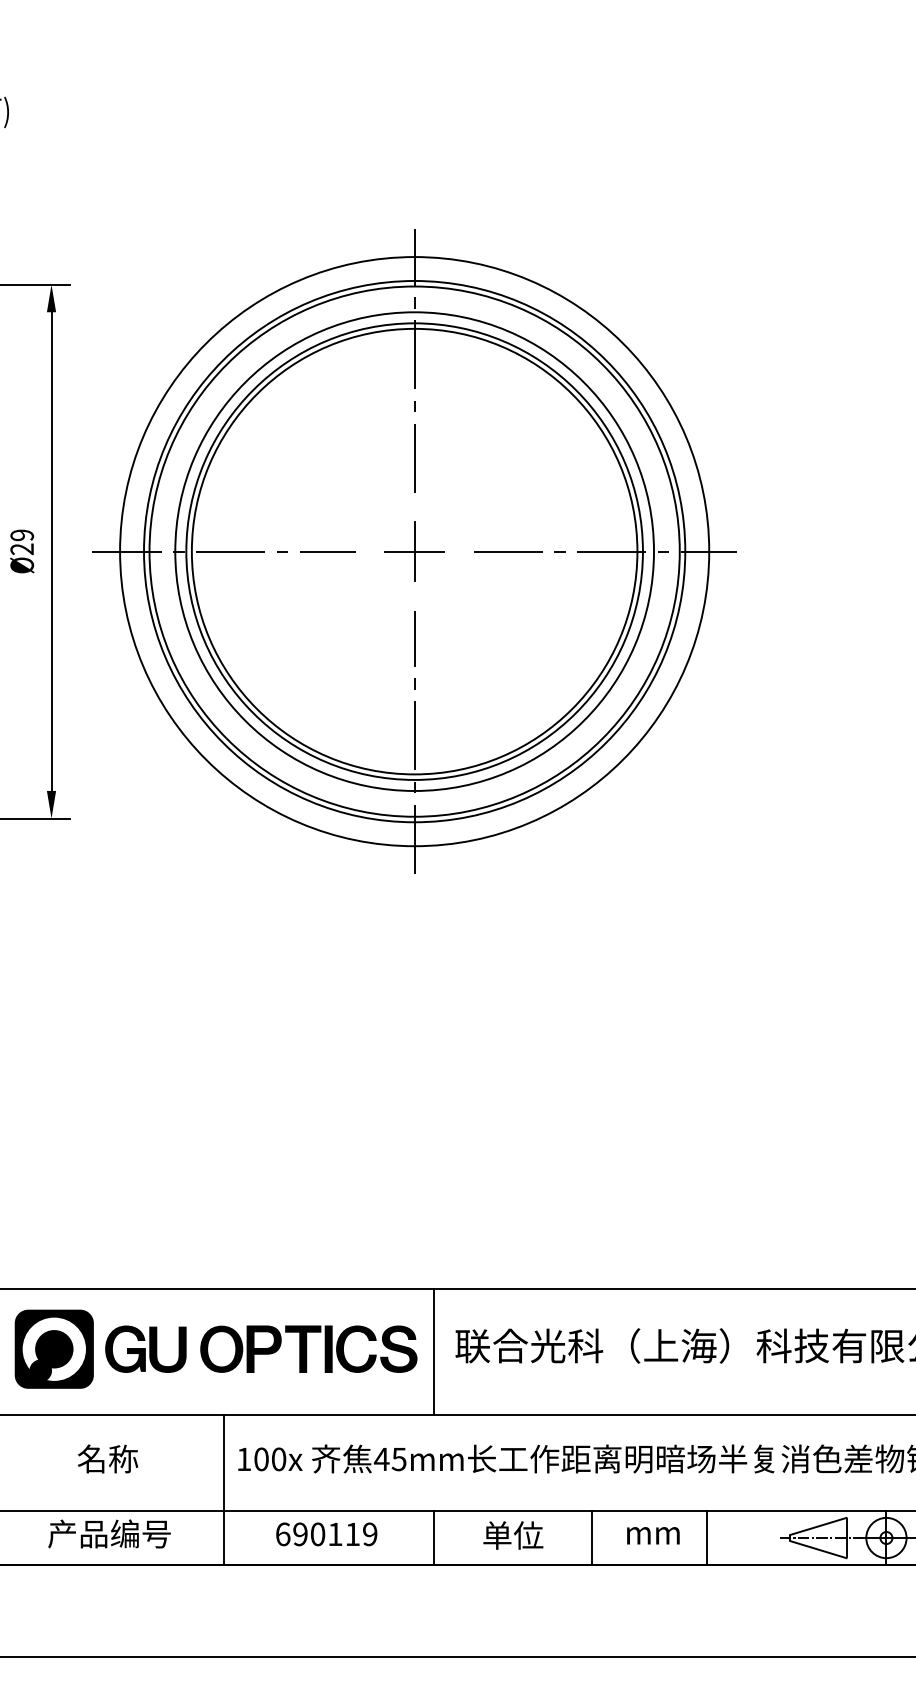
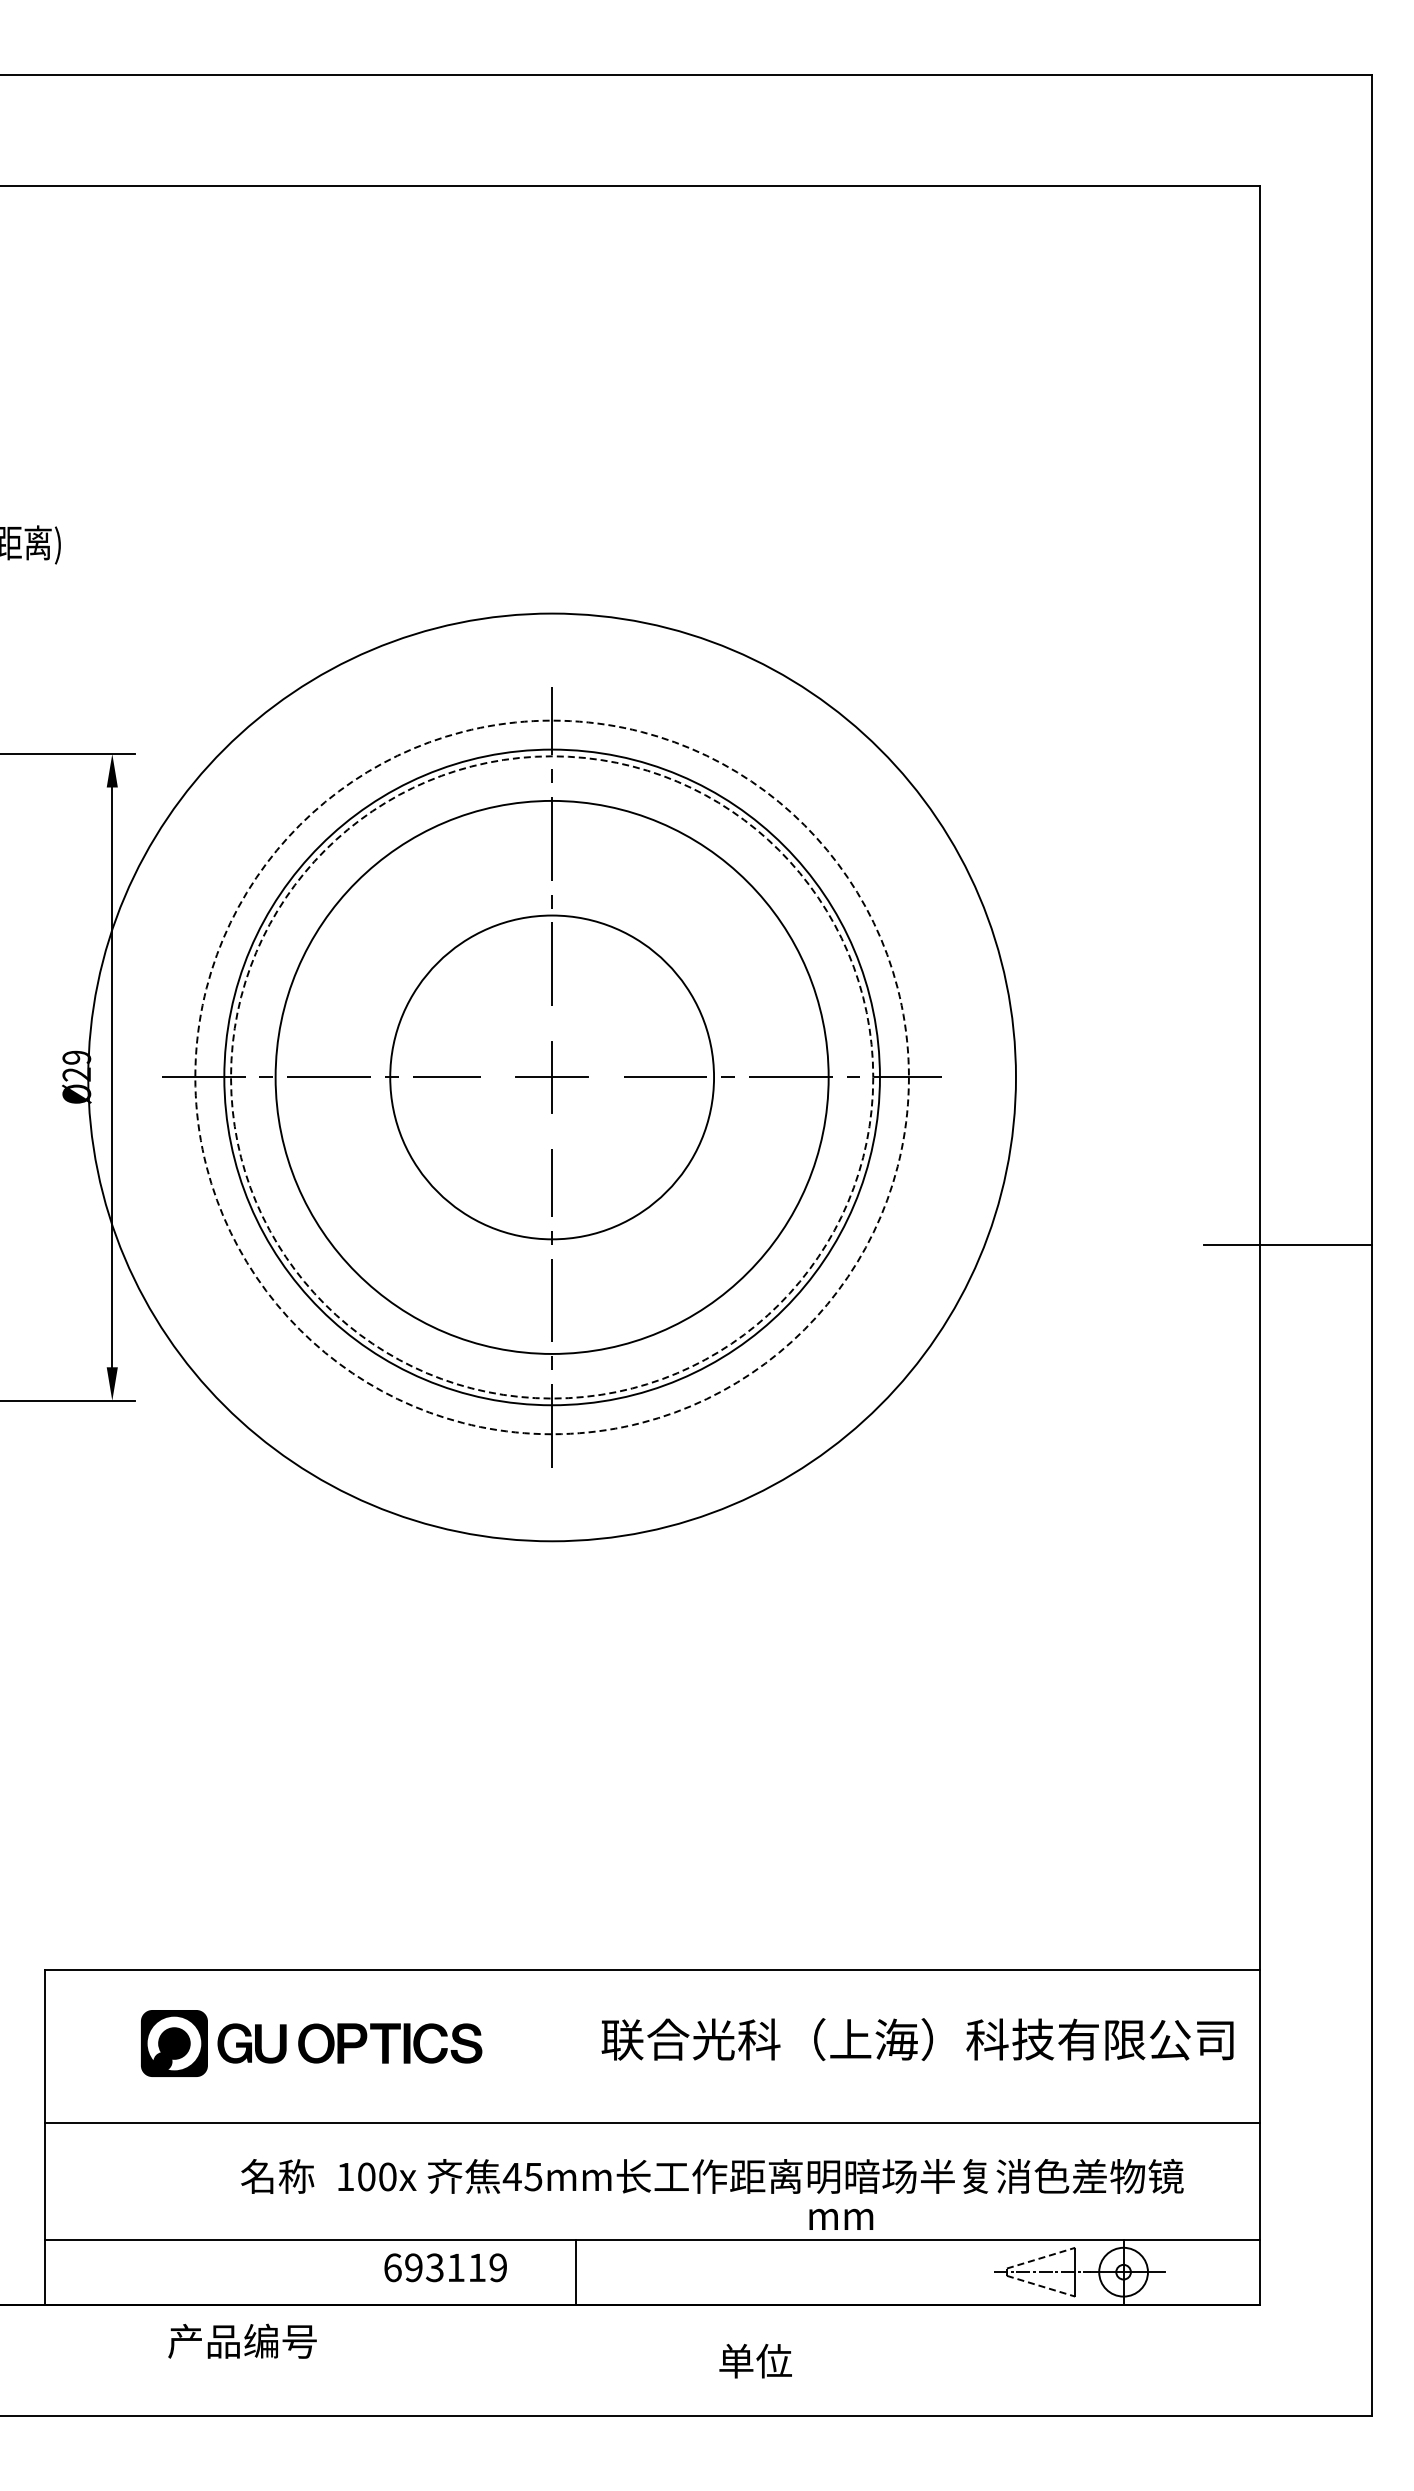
circle: (414, 551) -> (551, 1077), size x0.6
circle: (414, 551) -> (551, 1077), solid -> dashed
circle: (414, 551) -> (552, 1077), size x1.6
circle: (414, 551) -> (552, 1077), solid -> dashed
part: (215, 1349) -> (311, 2043), size x0.7
line: (433, 1350) -> (575, 2045), removed
text: (107, 1459) -> (277, 2176), moved
line: (223, 1489) -> (320, 2213), removed
line: (818, 1526) -> (1041, 2258), solid -> dashed
text: (109, 1533) -> (242, 2340), moved
text: (317, 1534) -> (434, 2267), 690119 -> 693119
text: (653, 1534) -> (841, 2218), moved
text: (513, 1535) -> (755, 2361), moved
line: (591, 1537) -> (766, 2271), removed
line: (707, 1537) -> (906, 2271), removed
line: (818, 1549) -> (1041, 2286), solid -> dashed

